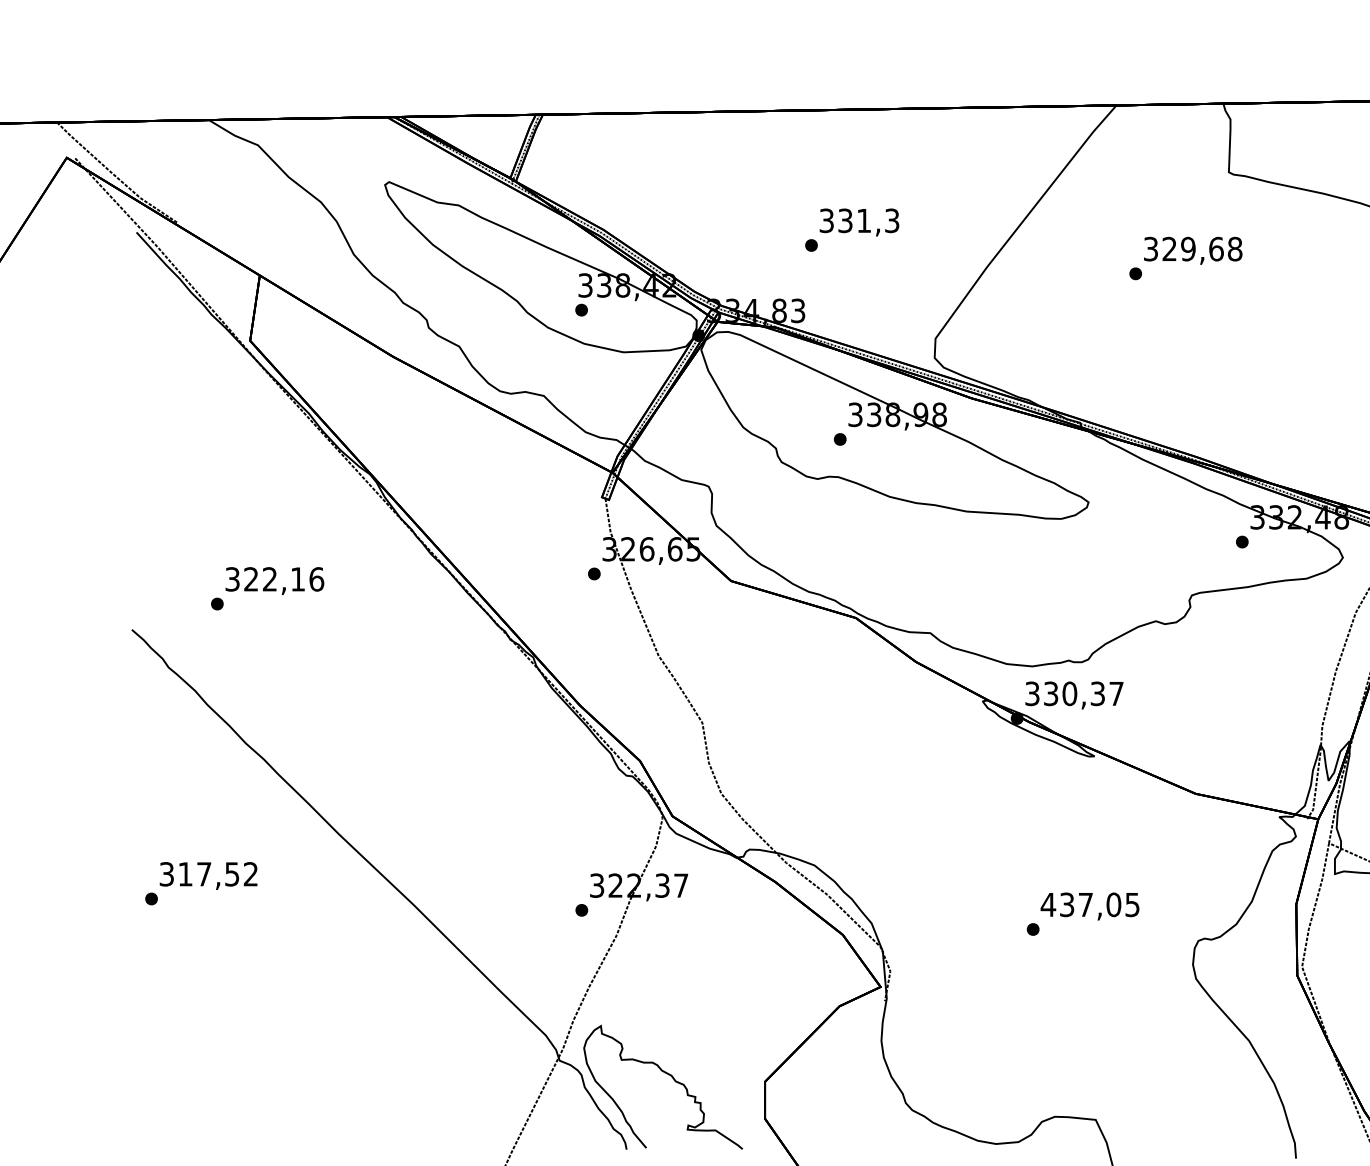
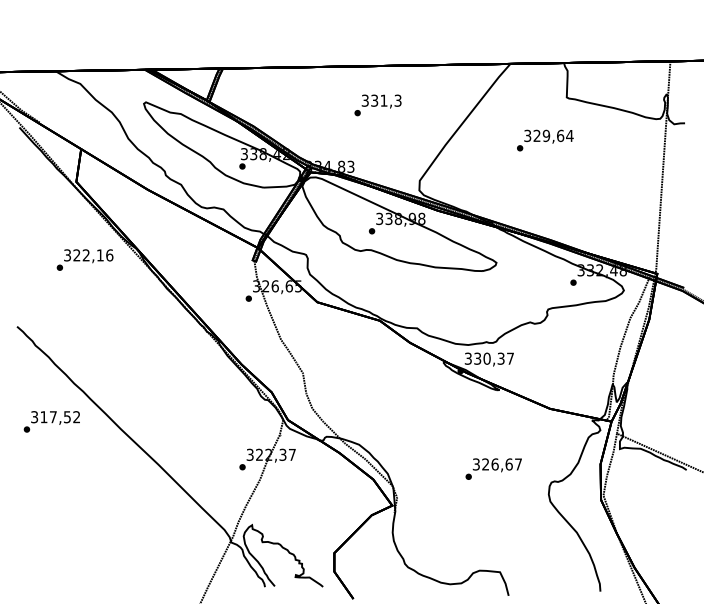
text: (851, 230) -> (377, 105), moved
text: (1234, 248) -> (569, 135), 329,68 -> 329,64
text: (266, 587) -> (84, 259), moved
text: (200, 882) -> (51, 421), moved
text: (1088, 904) -> (496, 464), 437,05 -> 326,67

